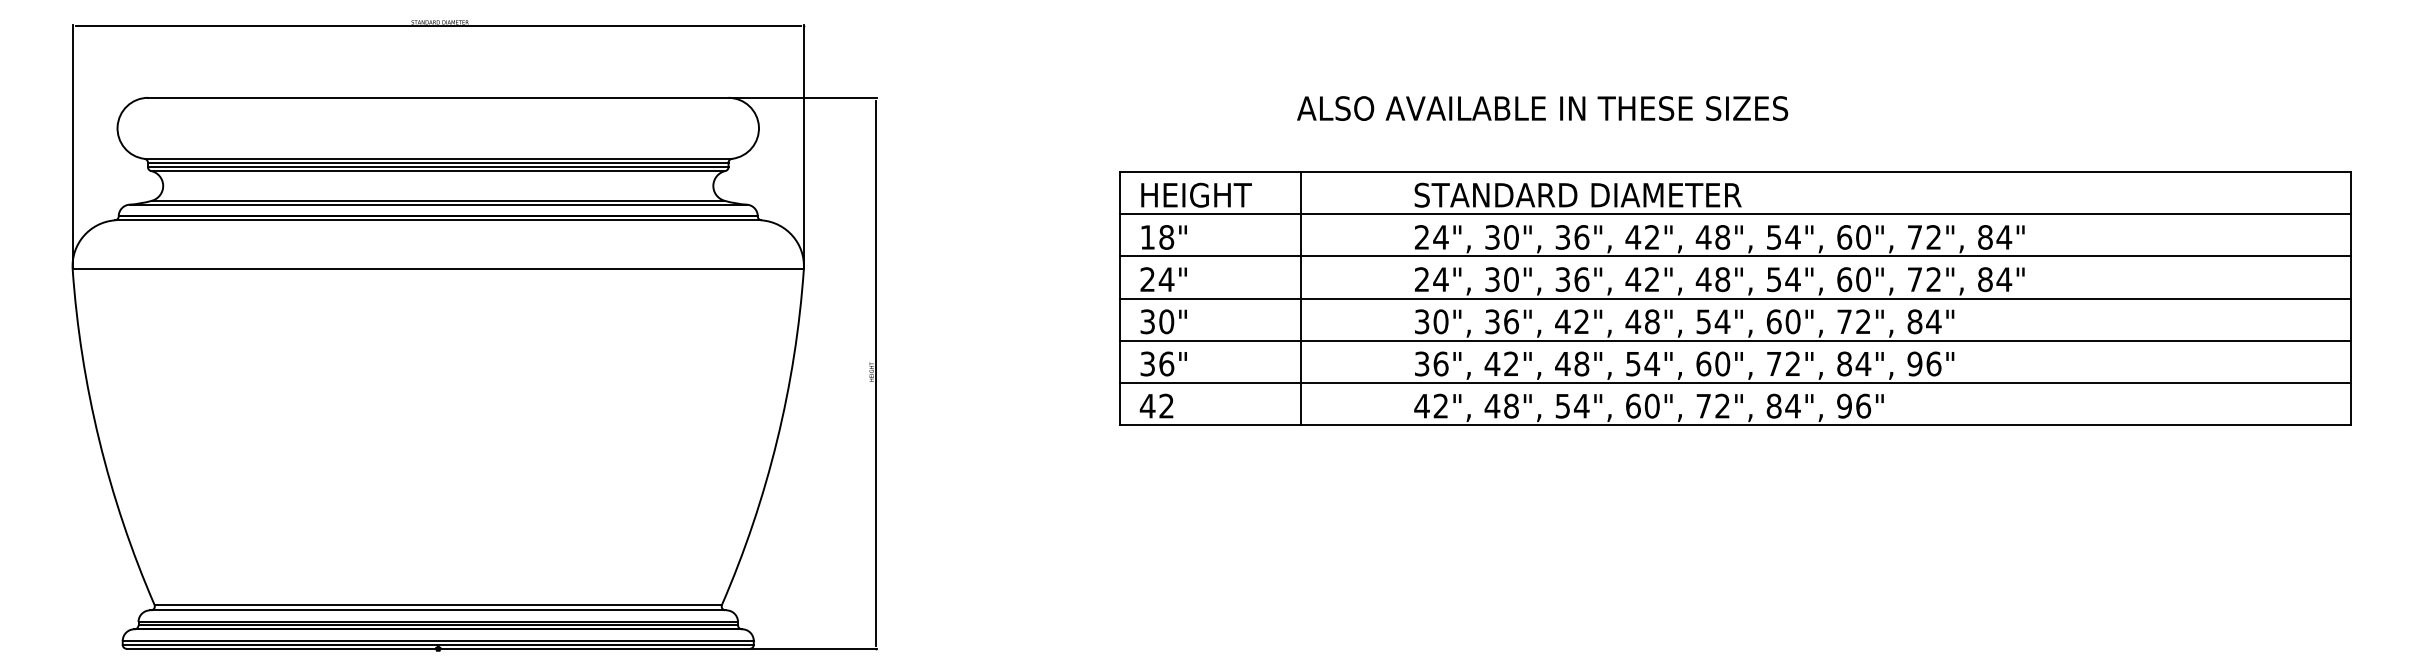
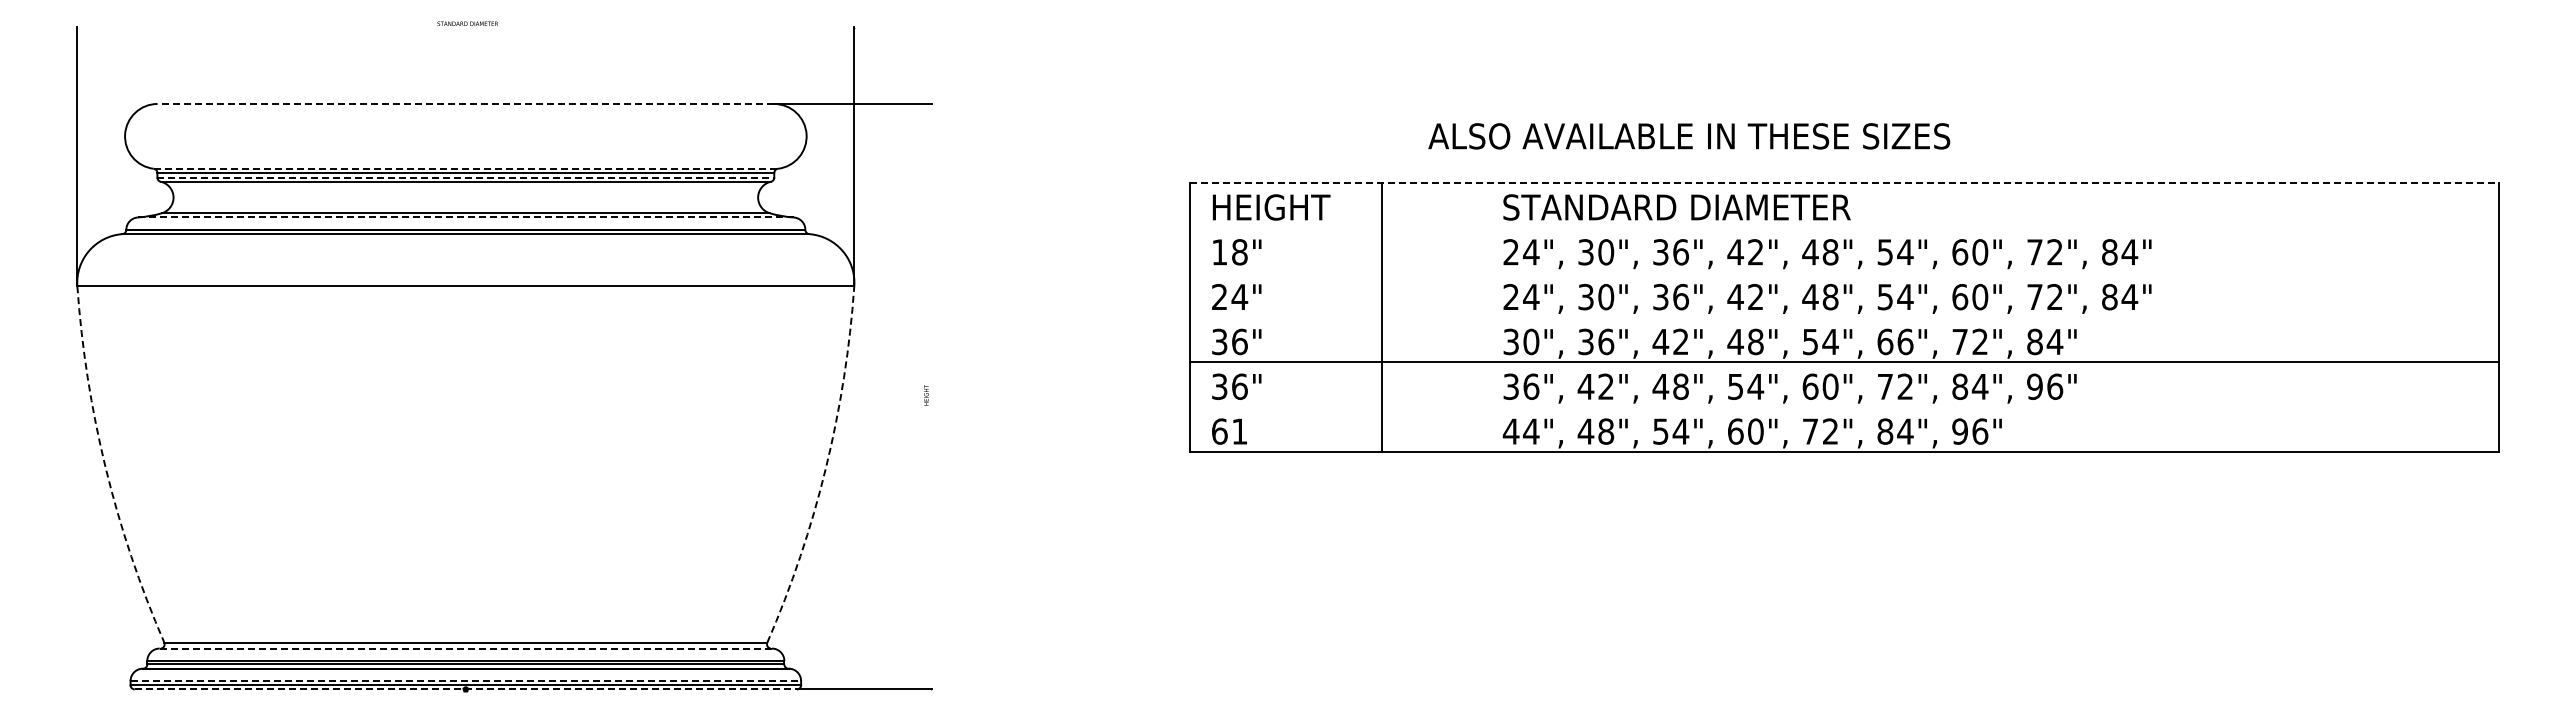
line: (437, 26) -> (465, 28), removed
line: (437, 97) -> (465, 103), solid -> dashed
text: (1542, 108) -> (1689, 136), moved
line: (438, 158) -> (466, 168), solid -> dashed
line: (438, 167) -> (466, 177), solid -> dashed
line: (1735, 171) -> (1844, 182), solid -> dashed
line: (437, 204) -> (465, 217), solid -> dashed
line: (1734, 214) -> (1843, 227), removed
line: (1734, 256) -> (1843, 272), removed
line: (1734, 298) -> (1843, 317), removed
text: (1166, 321) -> (1239, 341), 30" -> 36"
text: (1793, 321) -> (1905, 341), 60", -> 66",
line: (875, 373) -> (930, 396), removed
line: (1734, 383) -> (1843, 407), removed
text: (1156, 406) -> (1228, 431), 42 -> 61
text: (1441, 406) -> (1531, 431), 42", -> 44",
arc: (99, 440) -> (105, 468), solid -> dashed
arc: (776, 440) -> (825, 468), solid -> dashed
line: (437, 610) -> (465, 648), solid -> dashed
line: (438, 640) -> (466, 680), solid -> dashed
line: (438, 648) -> (466, 689), solid -> dashed

